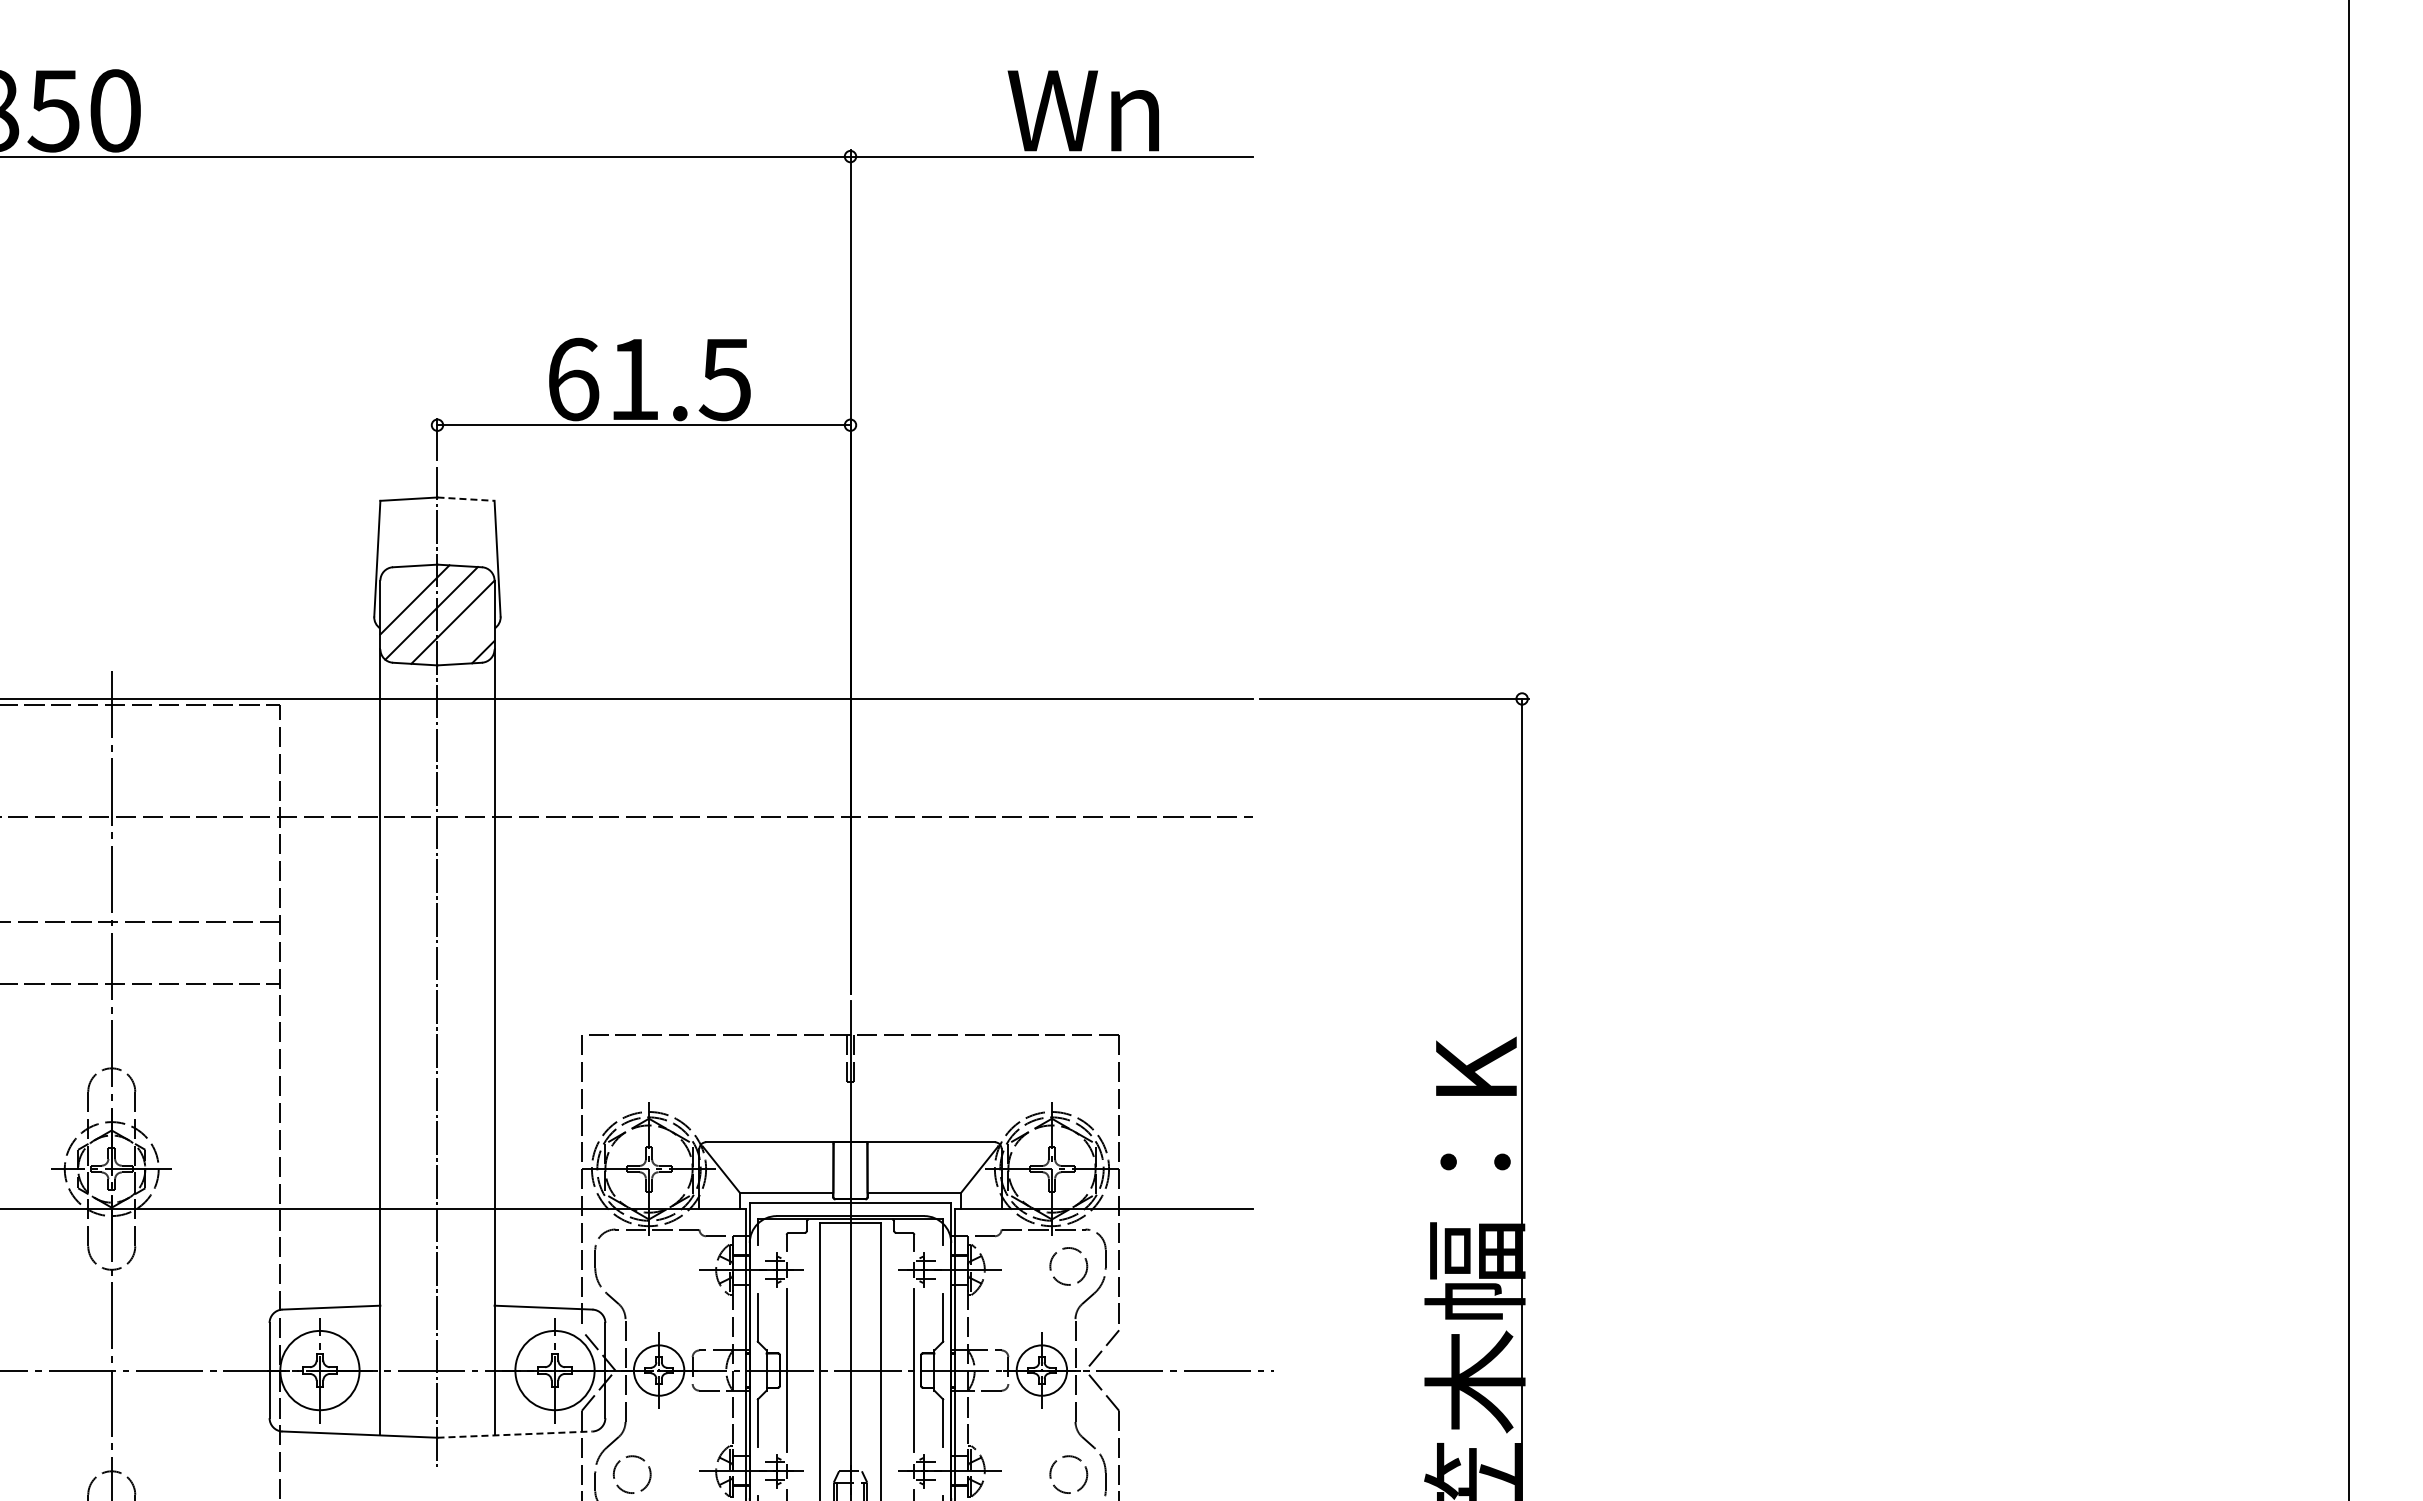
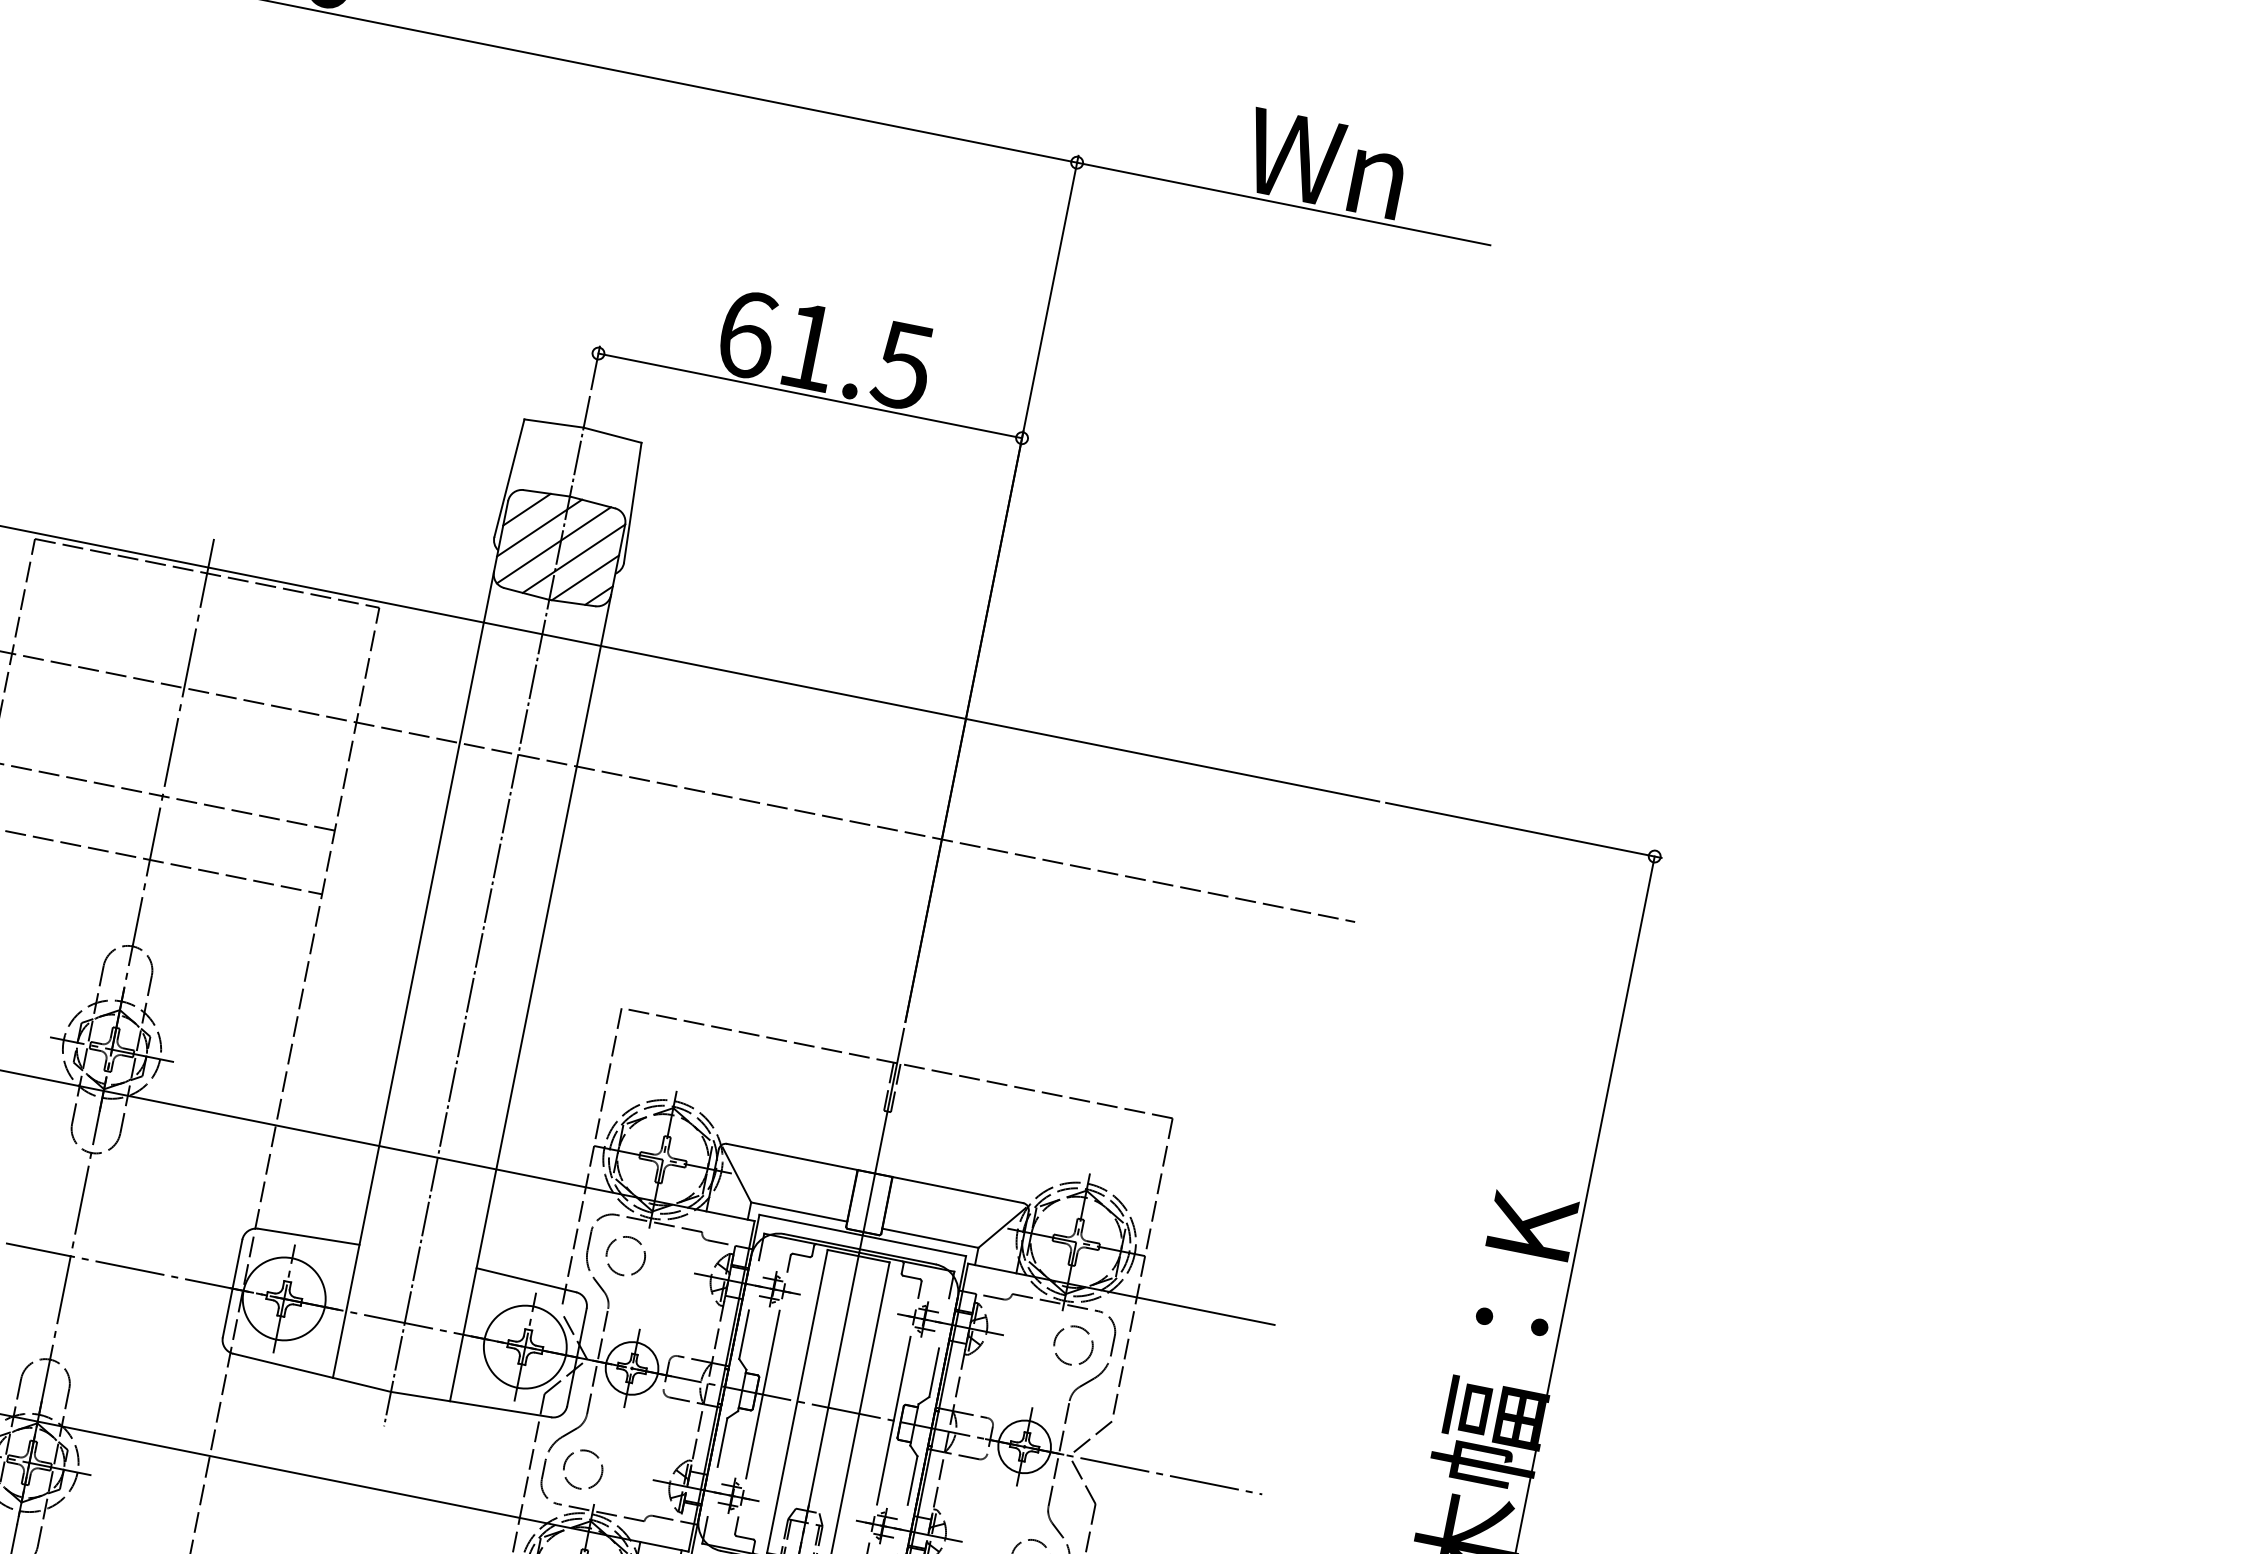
line: (466, 499) -> (613, 435), dashed -> solid
line: (399, 584) -> (526, 509), added
line: (467, 637) -> (585, 577), added
circle: (631, 1266) -> (625, 1256), added
line: (514, 1434) -> (470, 1404), dashed -> solid

